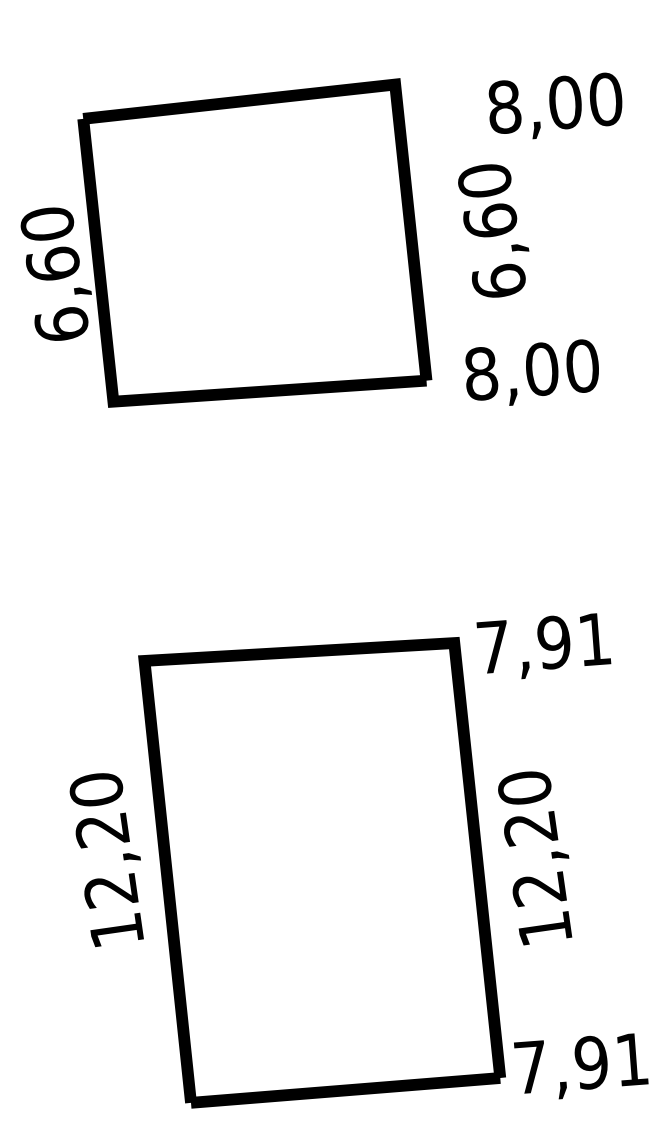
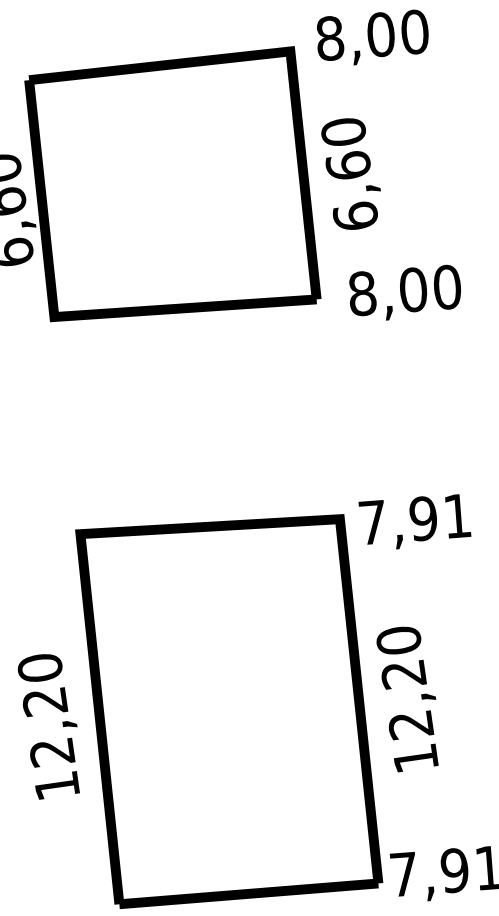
text: (555, 105) -> (372, 37), moved
text: (493, 230) -> (350, 173), moved
text: (106, 860) -> (48, 727), moved

